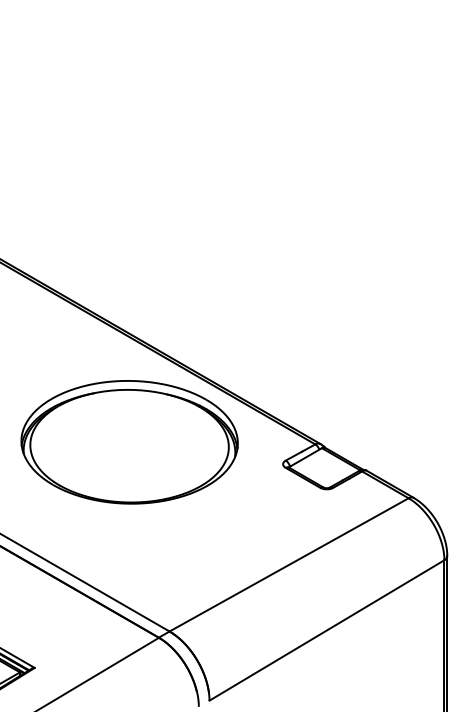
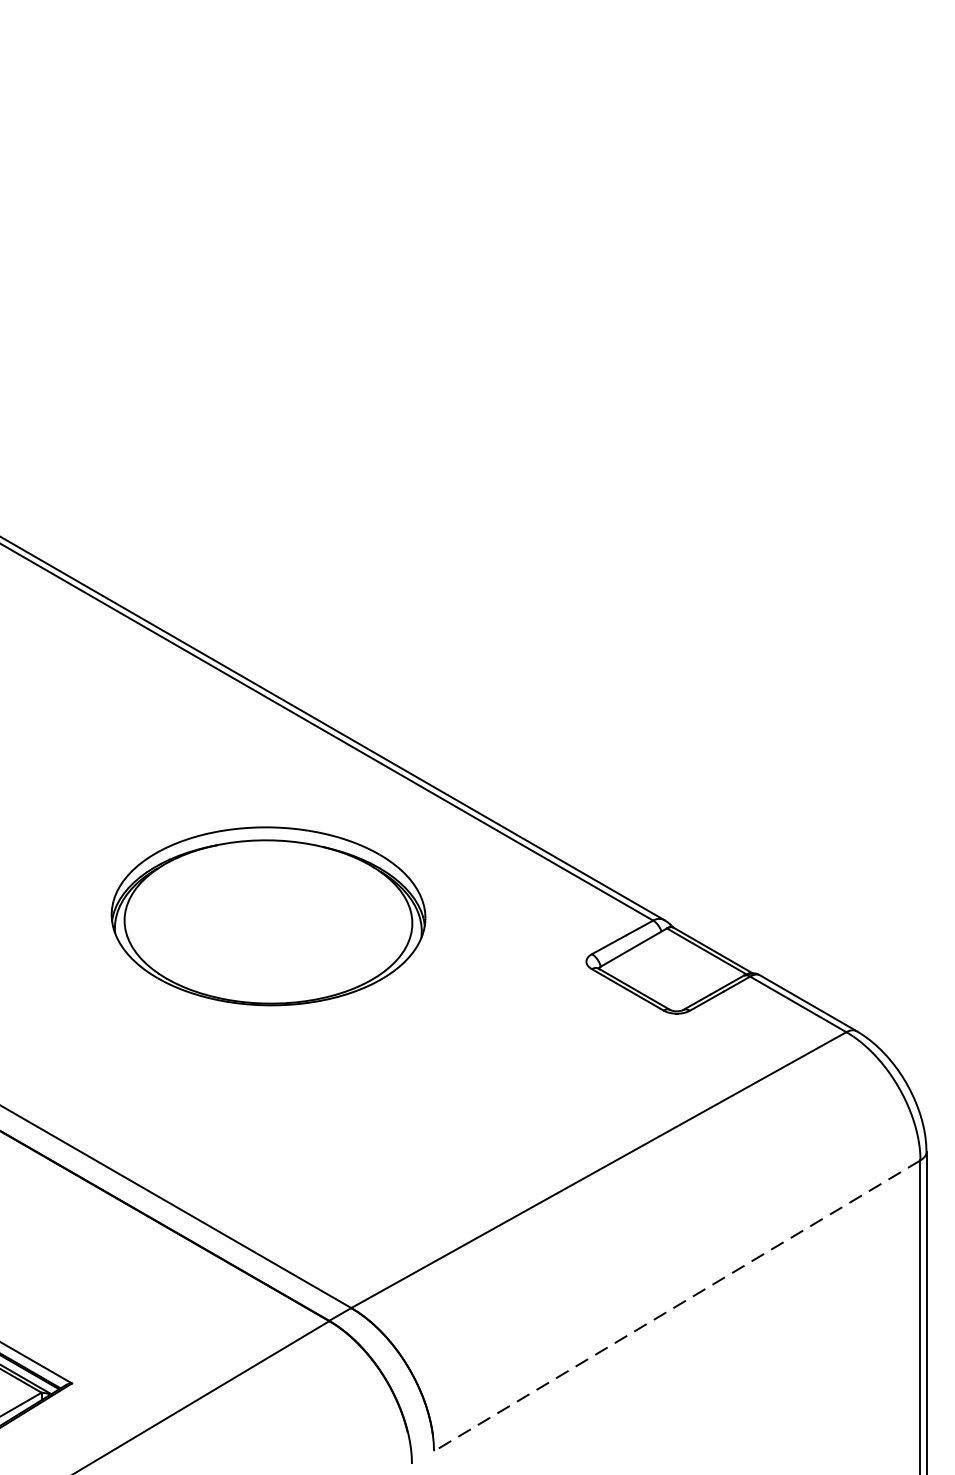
part: (129, 442) -> (268, 916), size x0.7
line: (326, 630) -> (676, 1305), solid -> dashed

